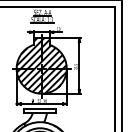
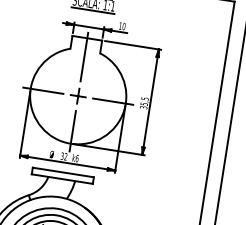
hatch: (41, 65) -> (78, 90), removed

